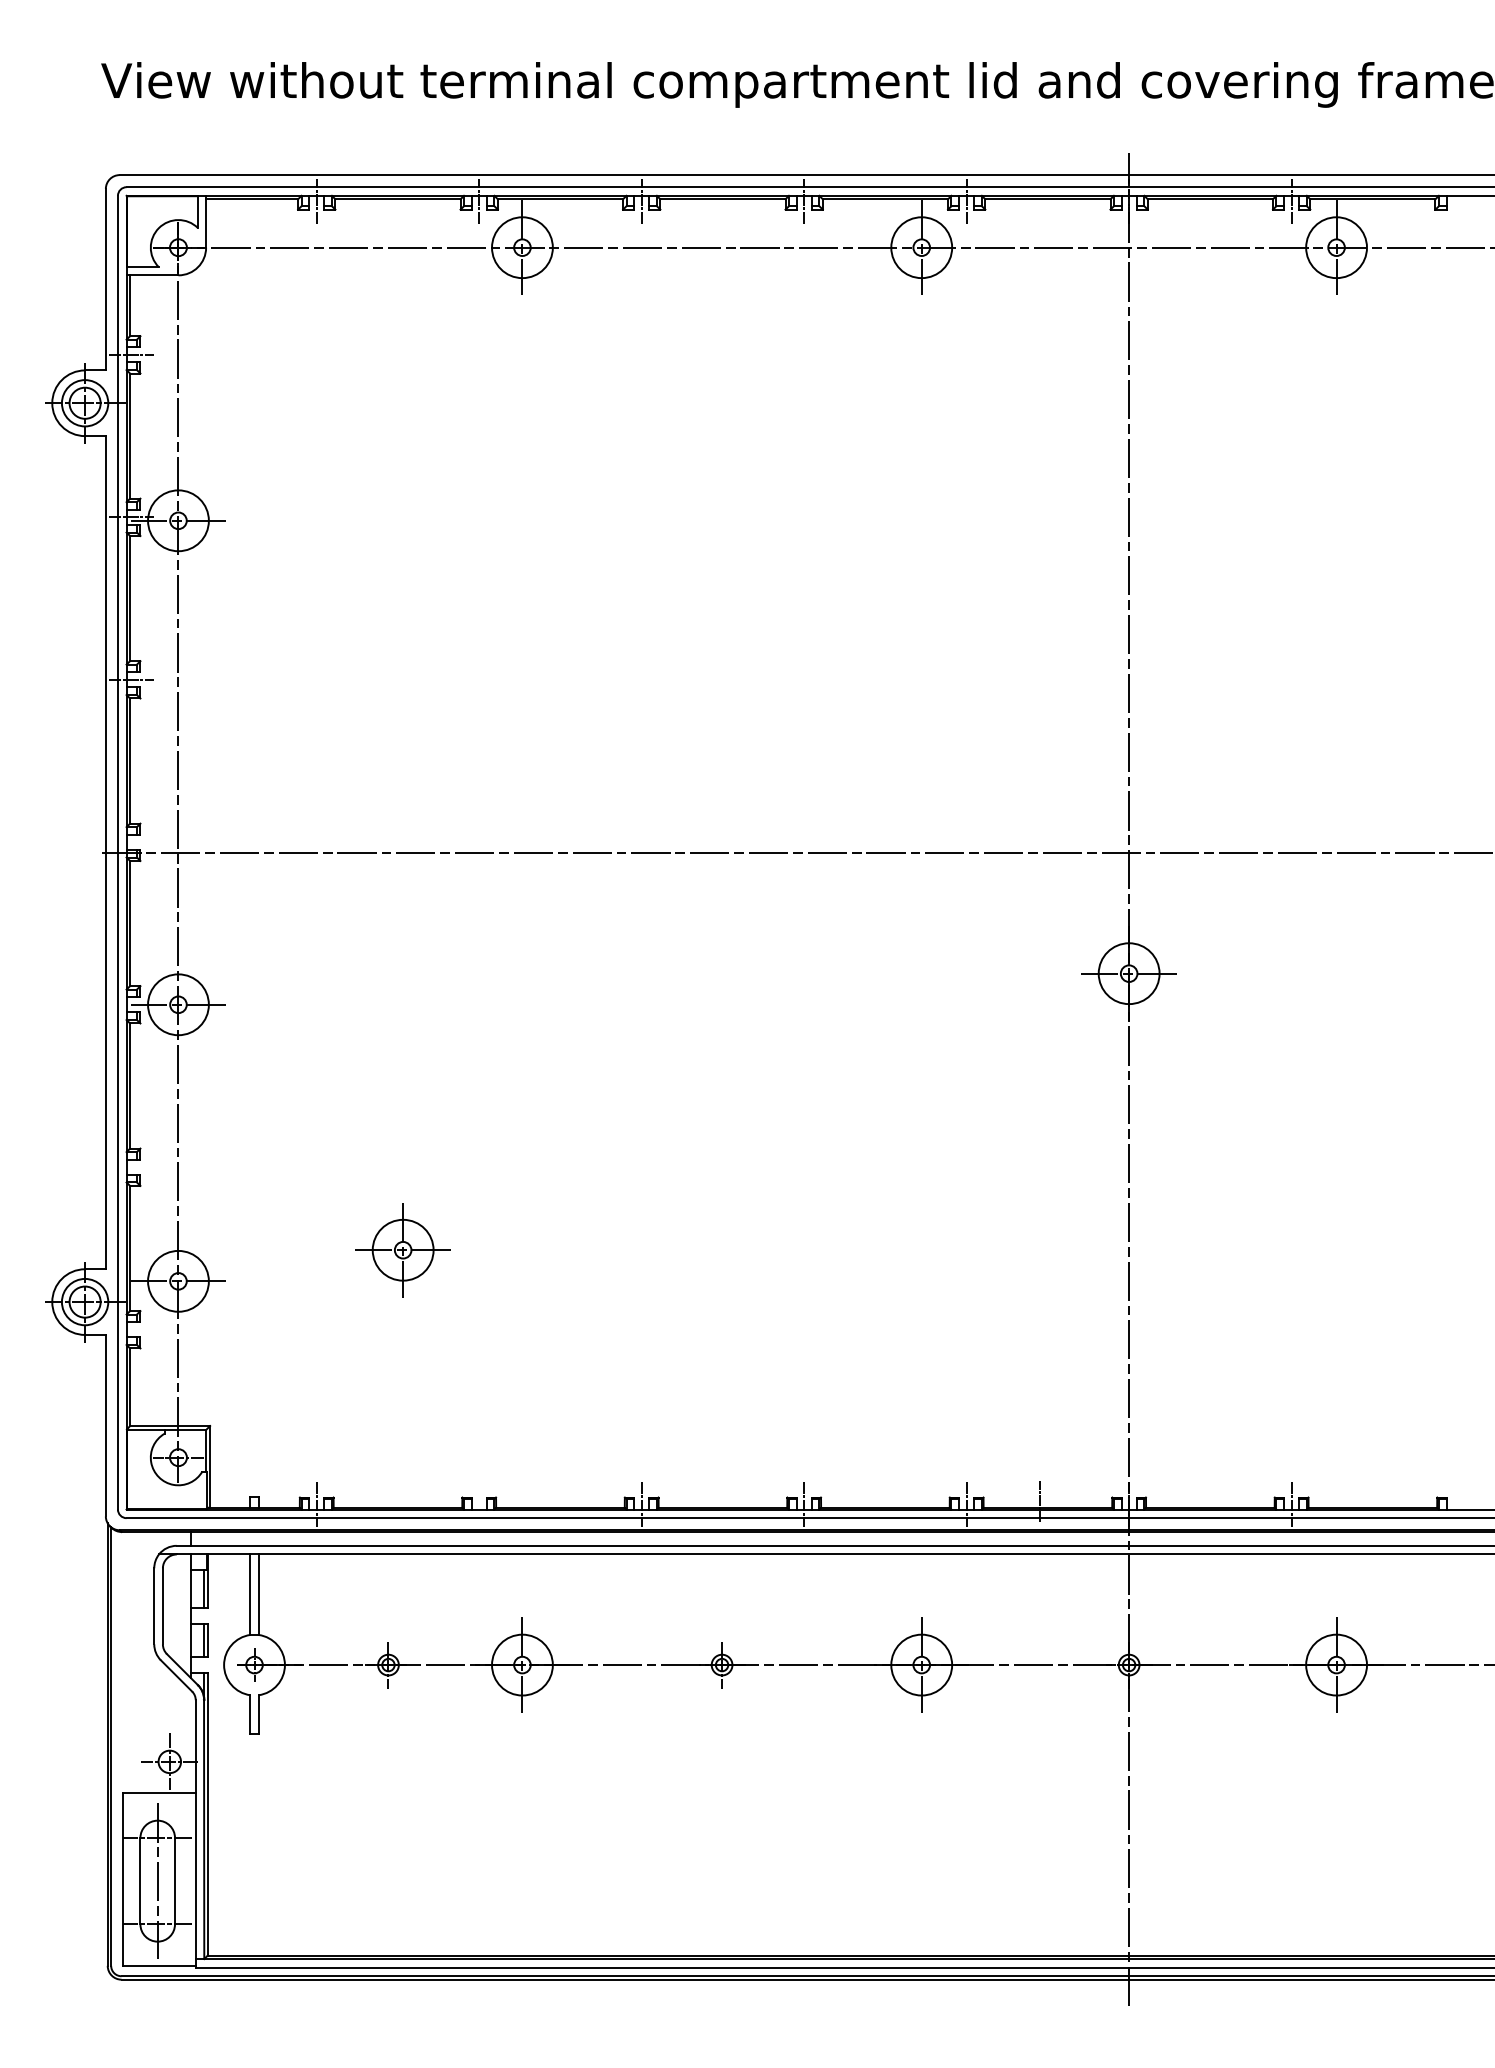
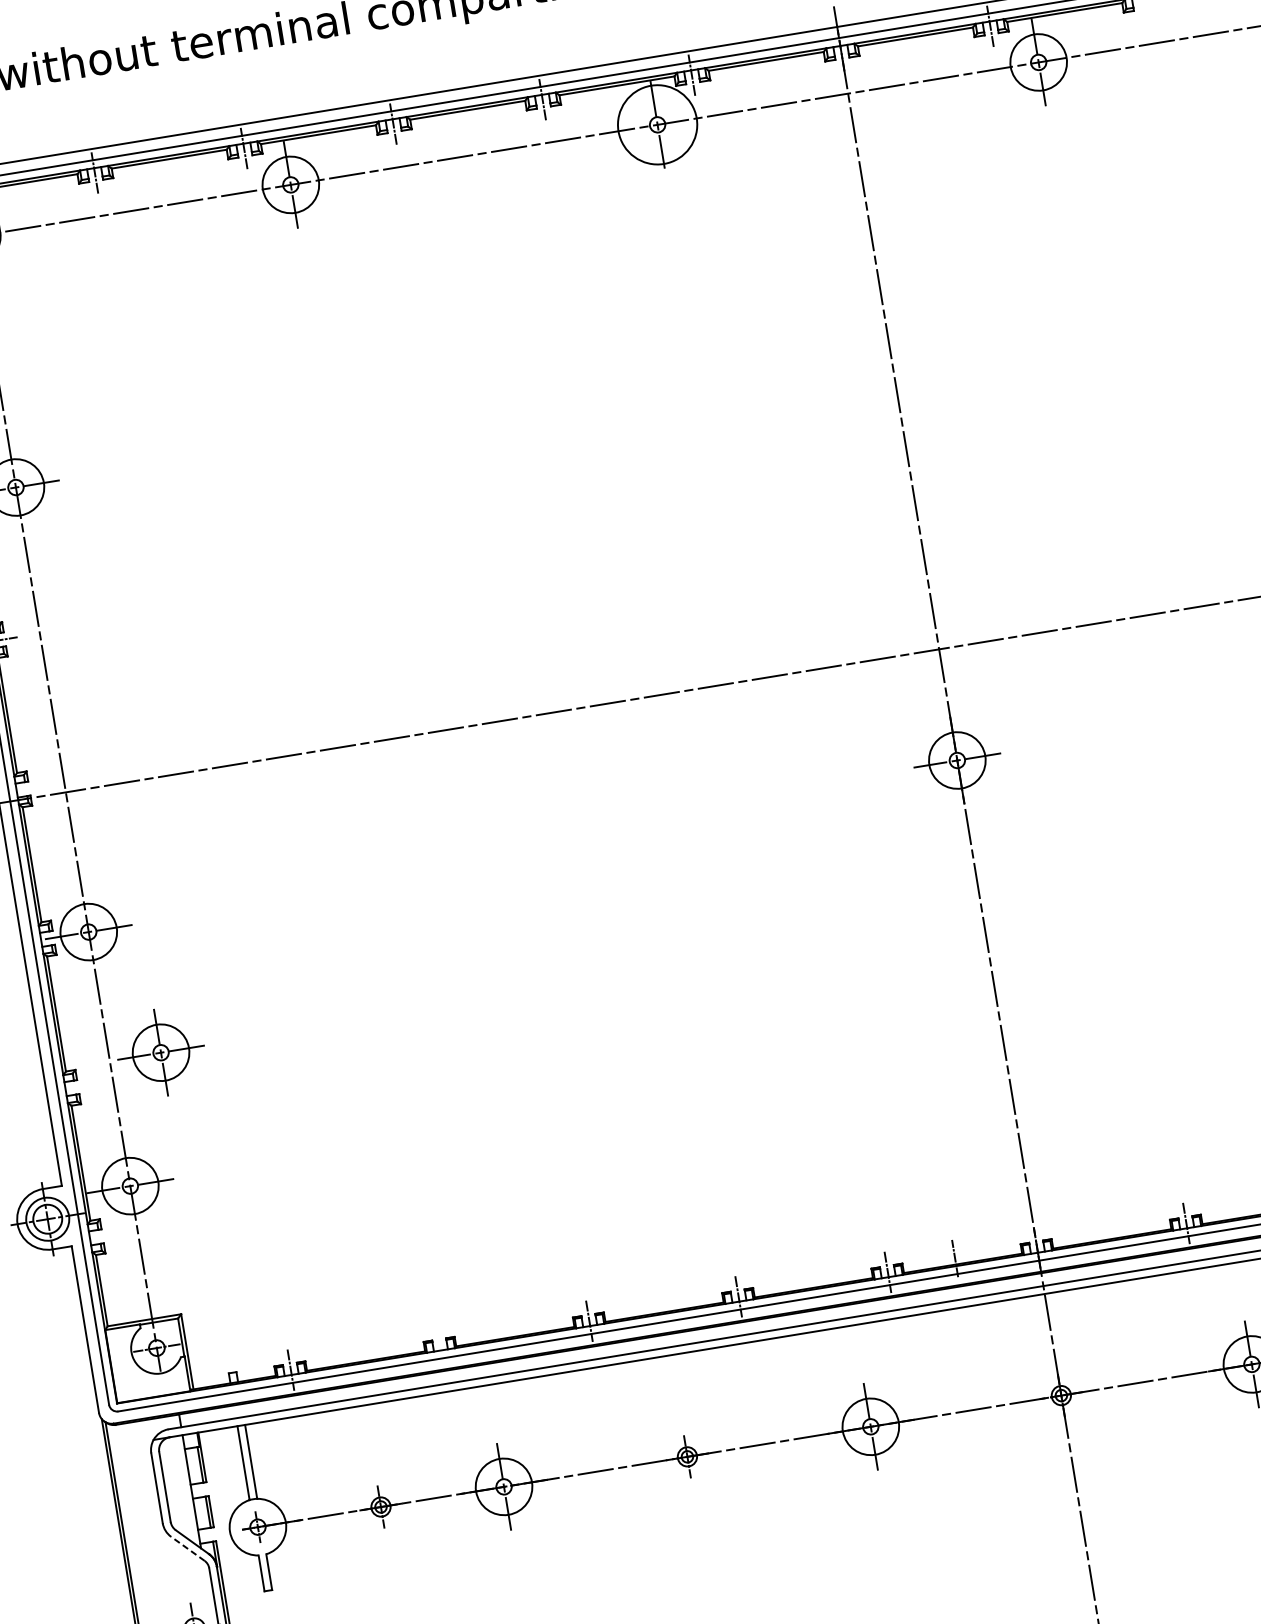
circle: (921, 247) -> (657, 124), size x1.4
part: (402, 1250) -> (160, 1053), moved
line: (176, 1675) -> (187, 1548), solid -> dashed

